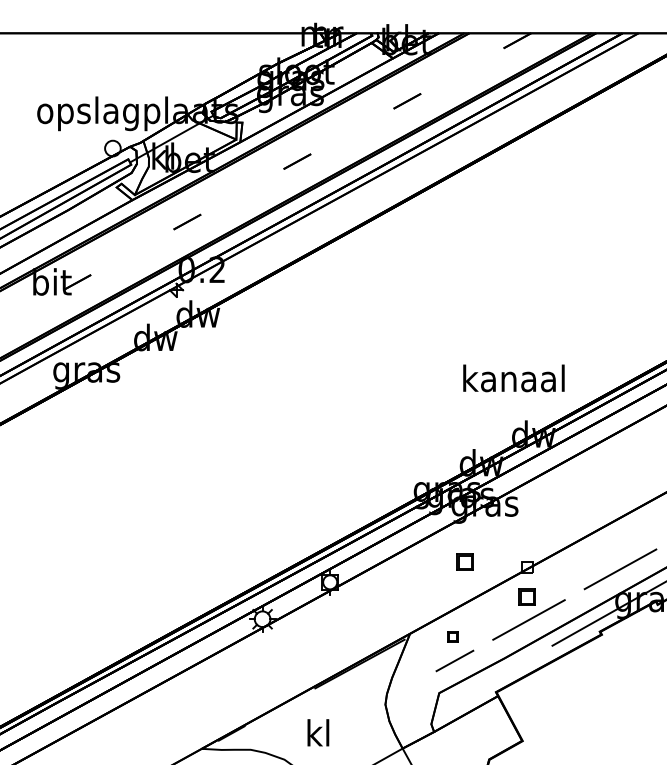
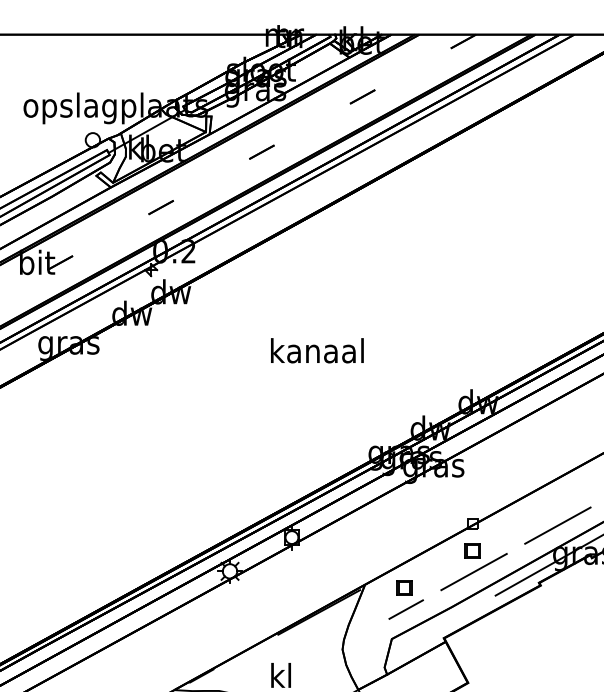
text: (513, 378) -> (316, 350), moved
part: (464, 561) -> (414, 518), removed
part: (452, 636) -> (403, 587), size x1.67

